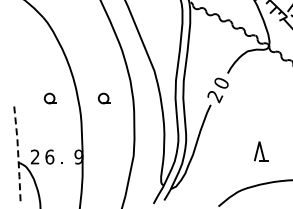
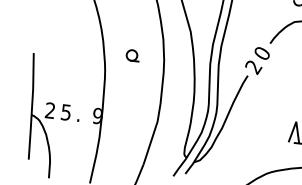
part: (49, 98) -> (73, 48), removed
line: (18, 155) -> (32, 106), dashed -> solid
text: (49, 156) -> (65, 111), 6 -> 5

